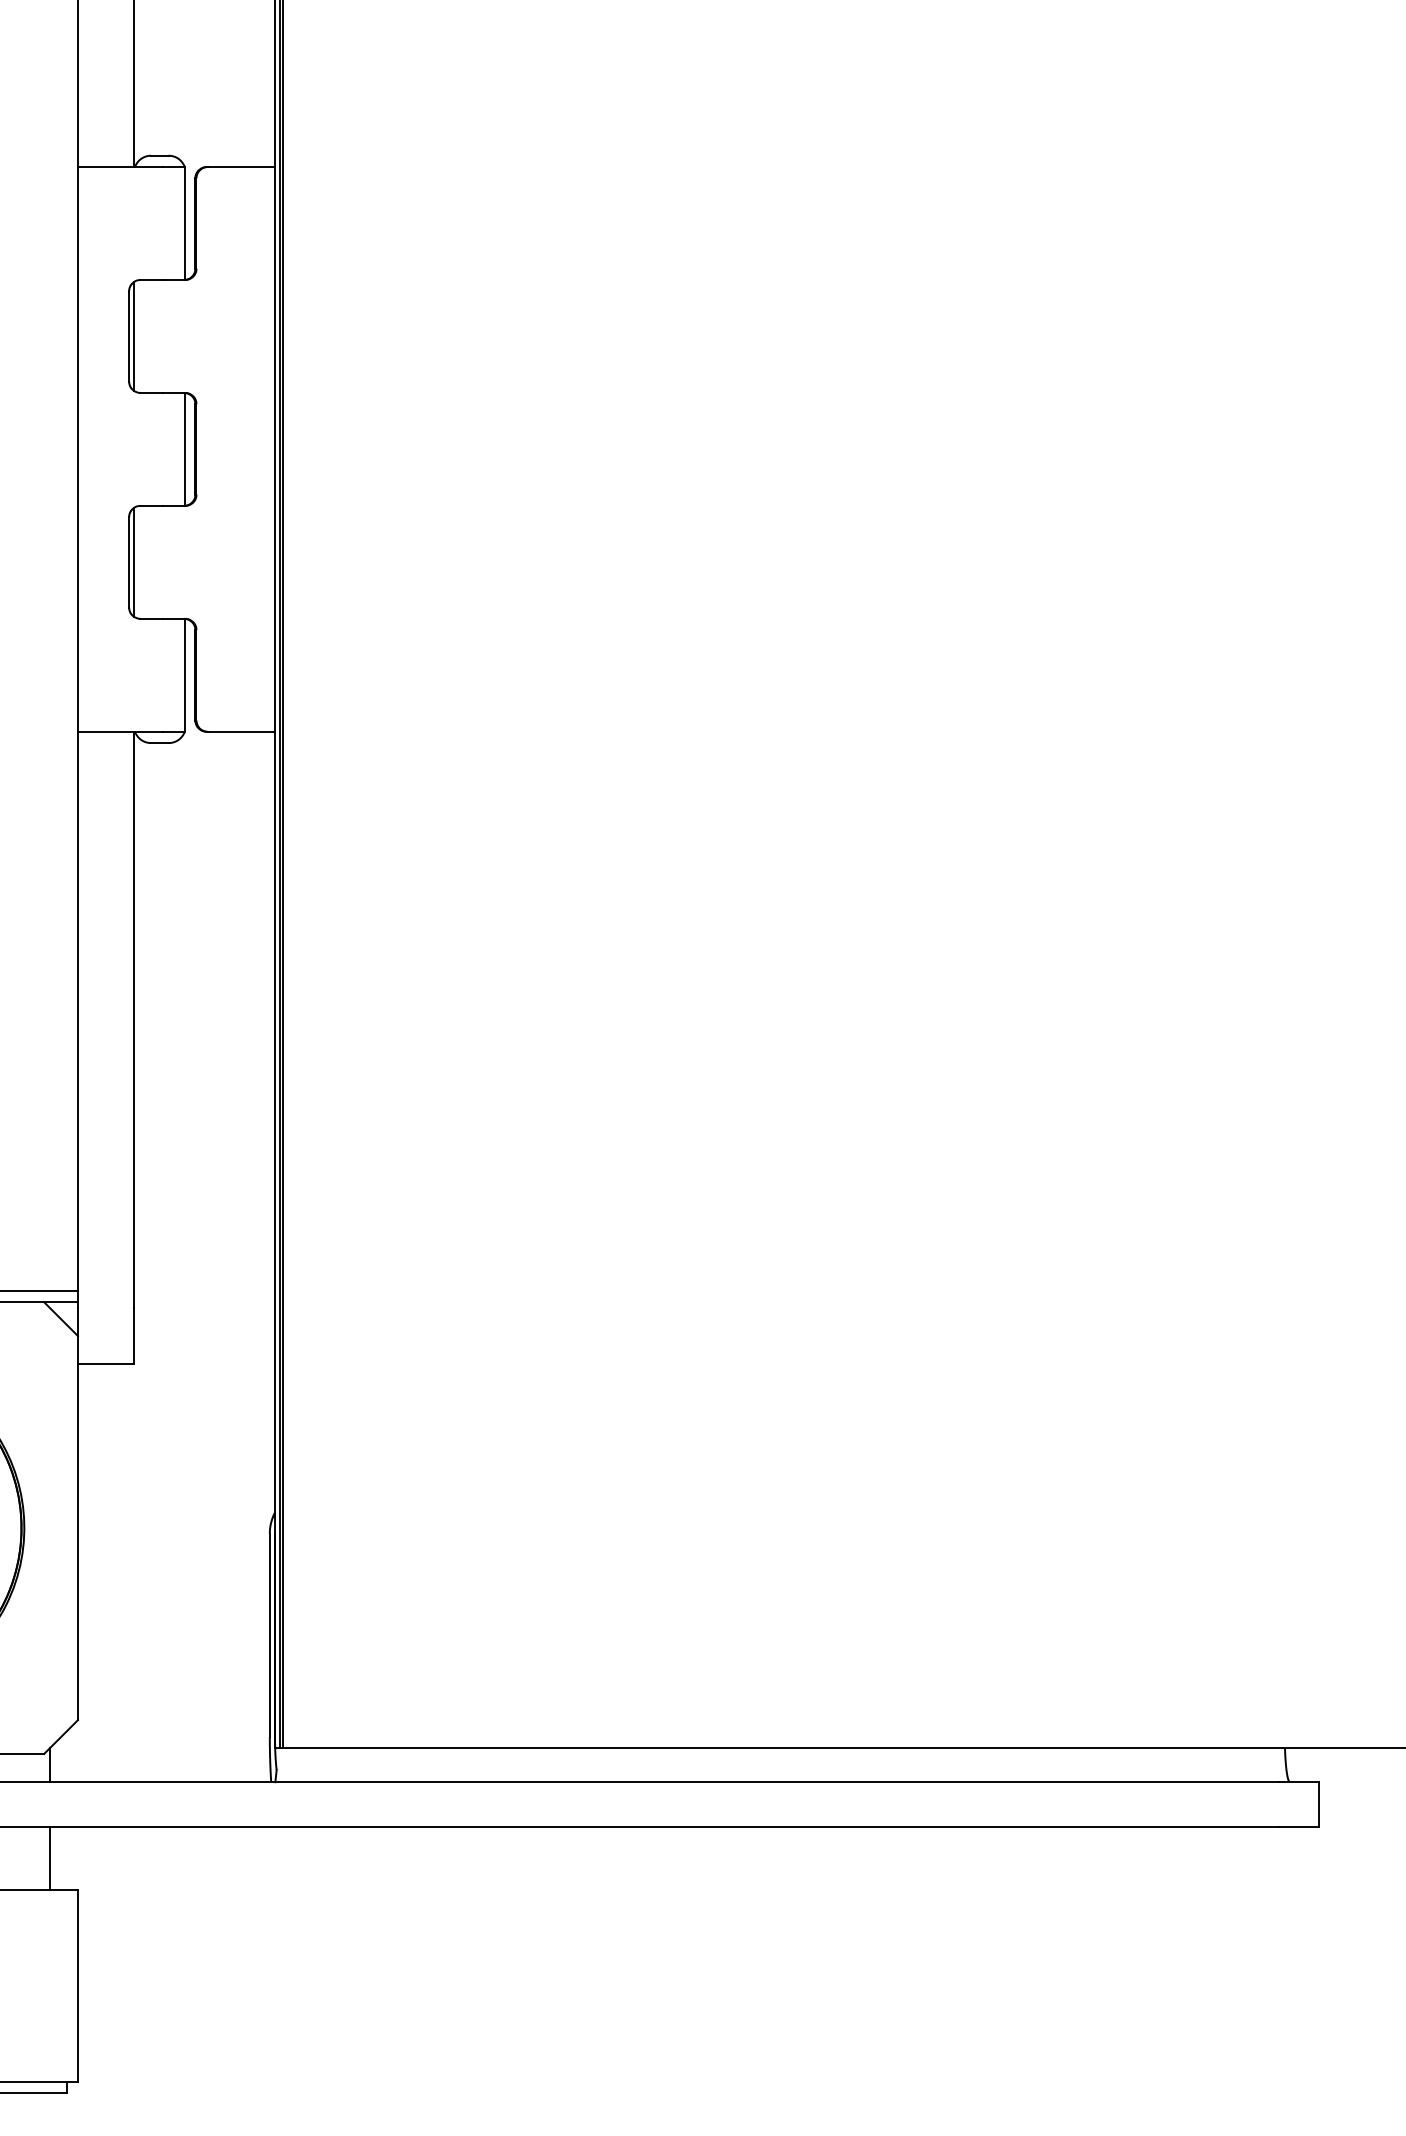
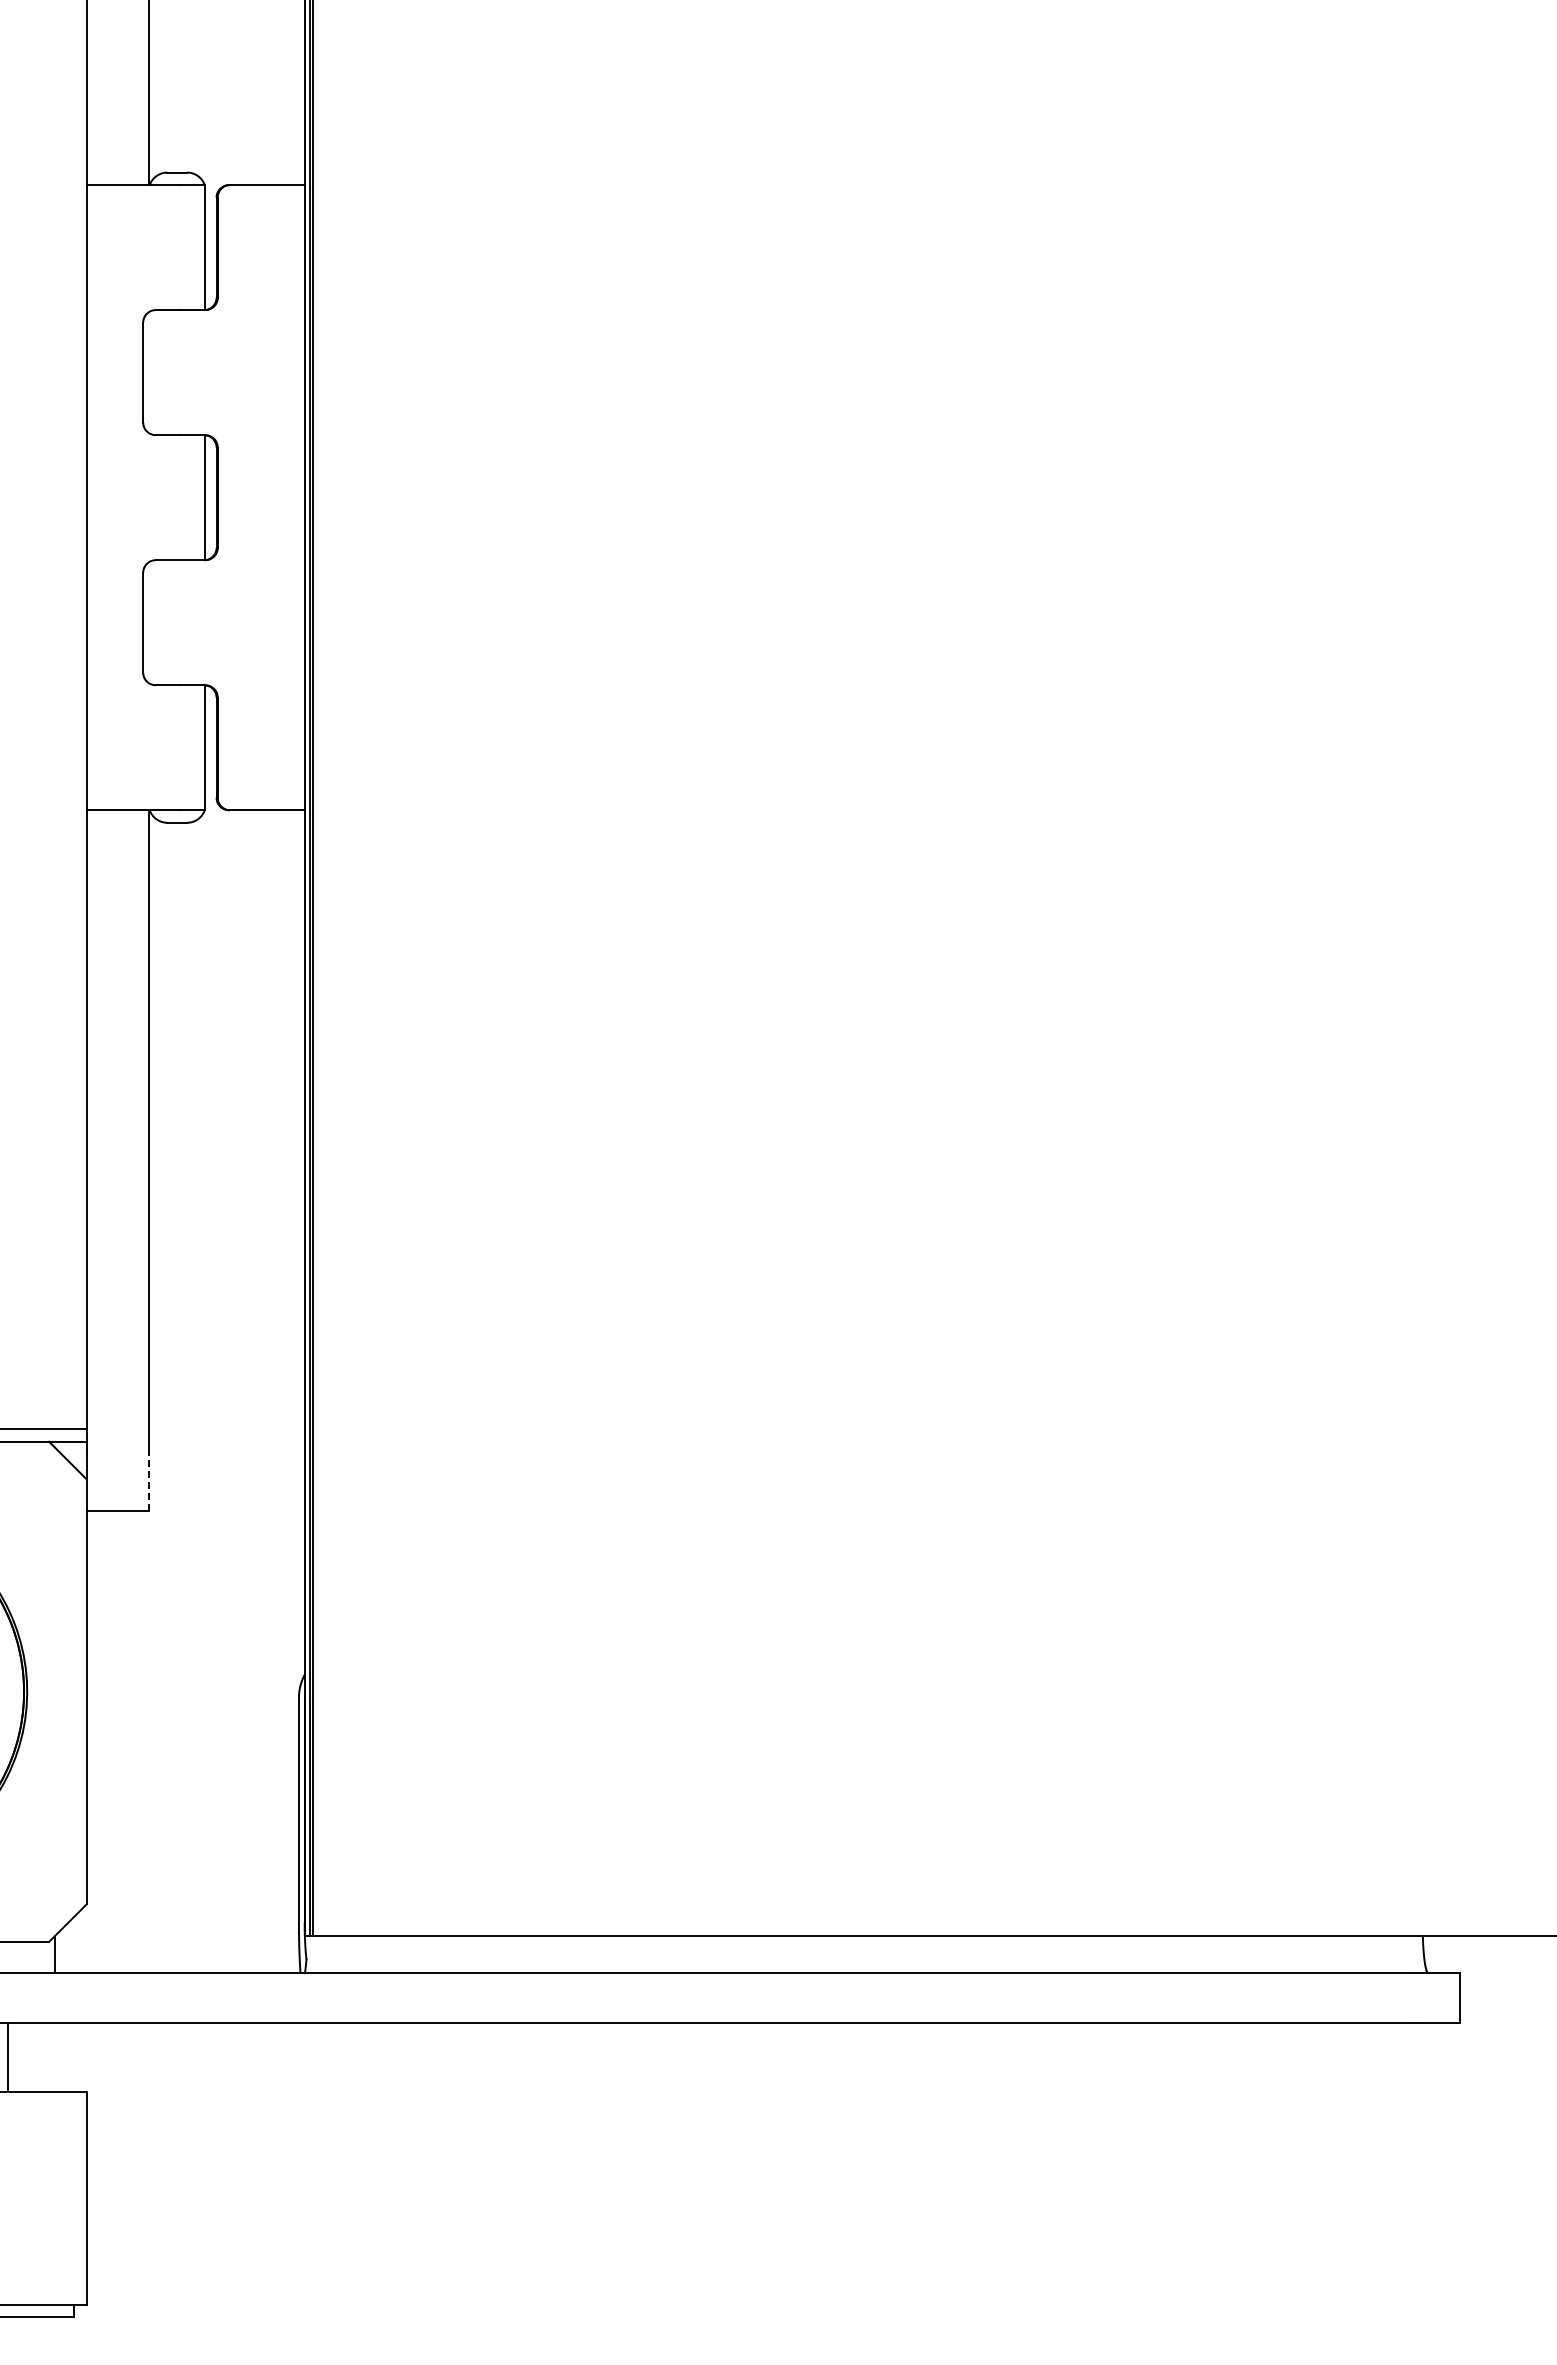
line: (134, 336) -> (149, 372), removed
line: (134, 562) -> (149, 622), removed
line: (134, 1335) -> (149, 1478), solid -> dashed
line: (49, 1858) -> (8, 2057), moved

